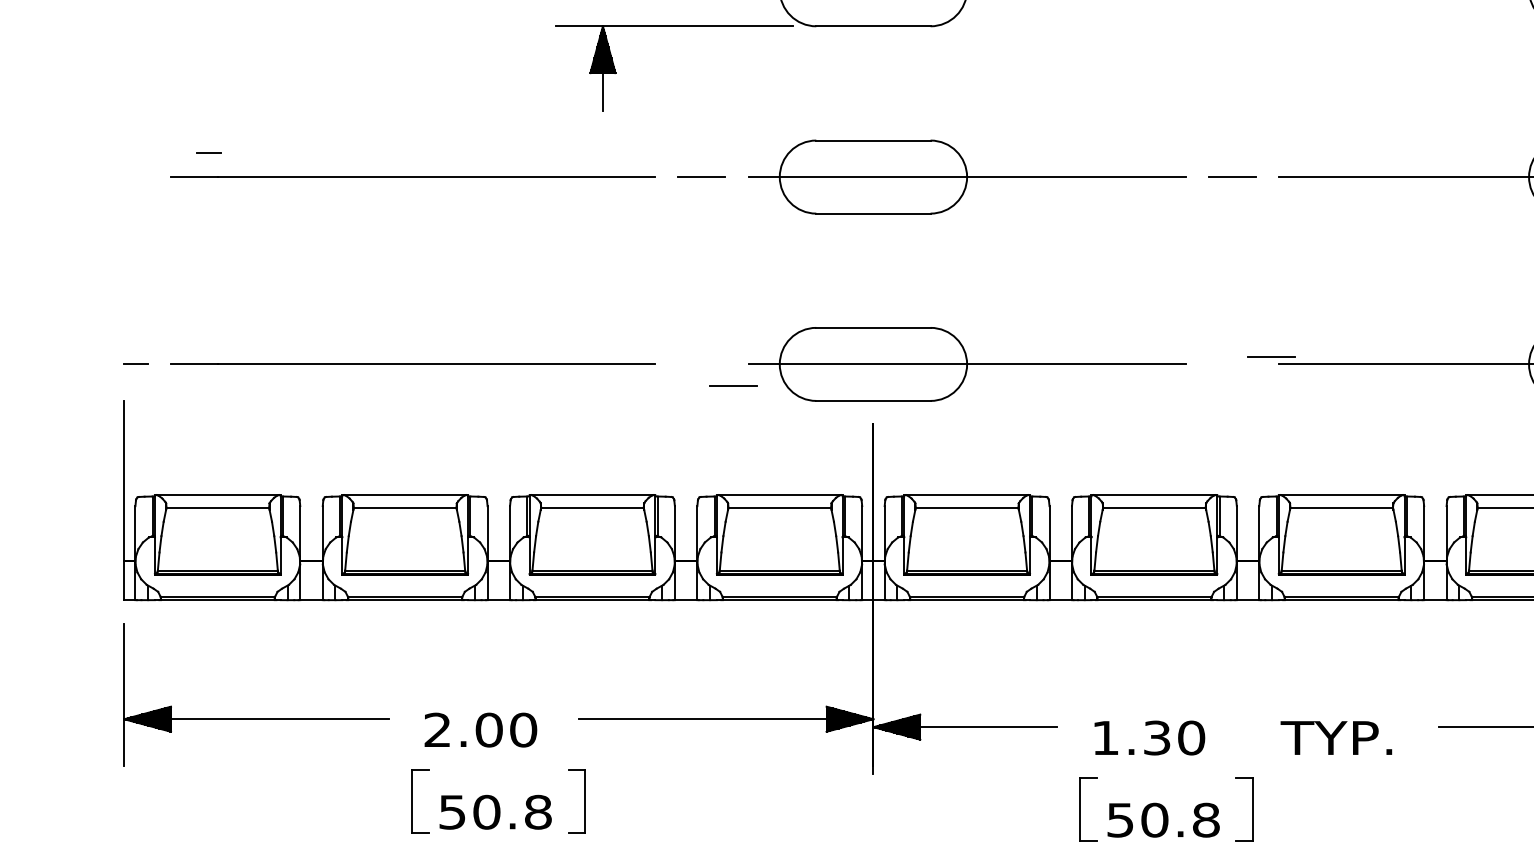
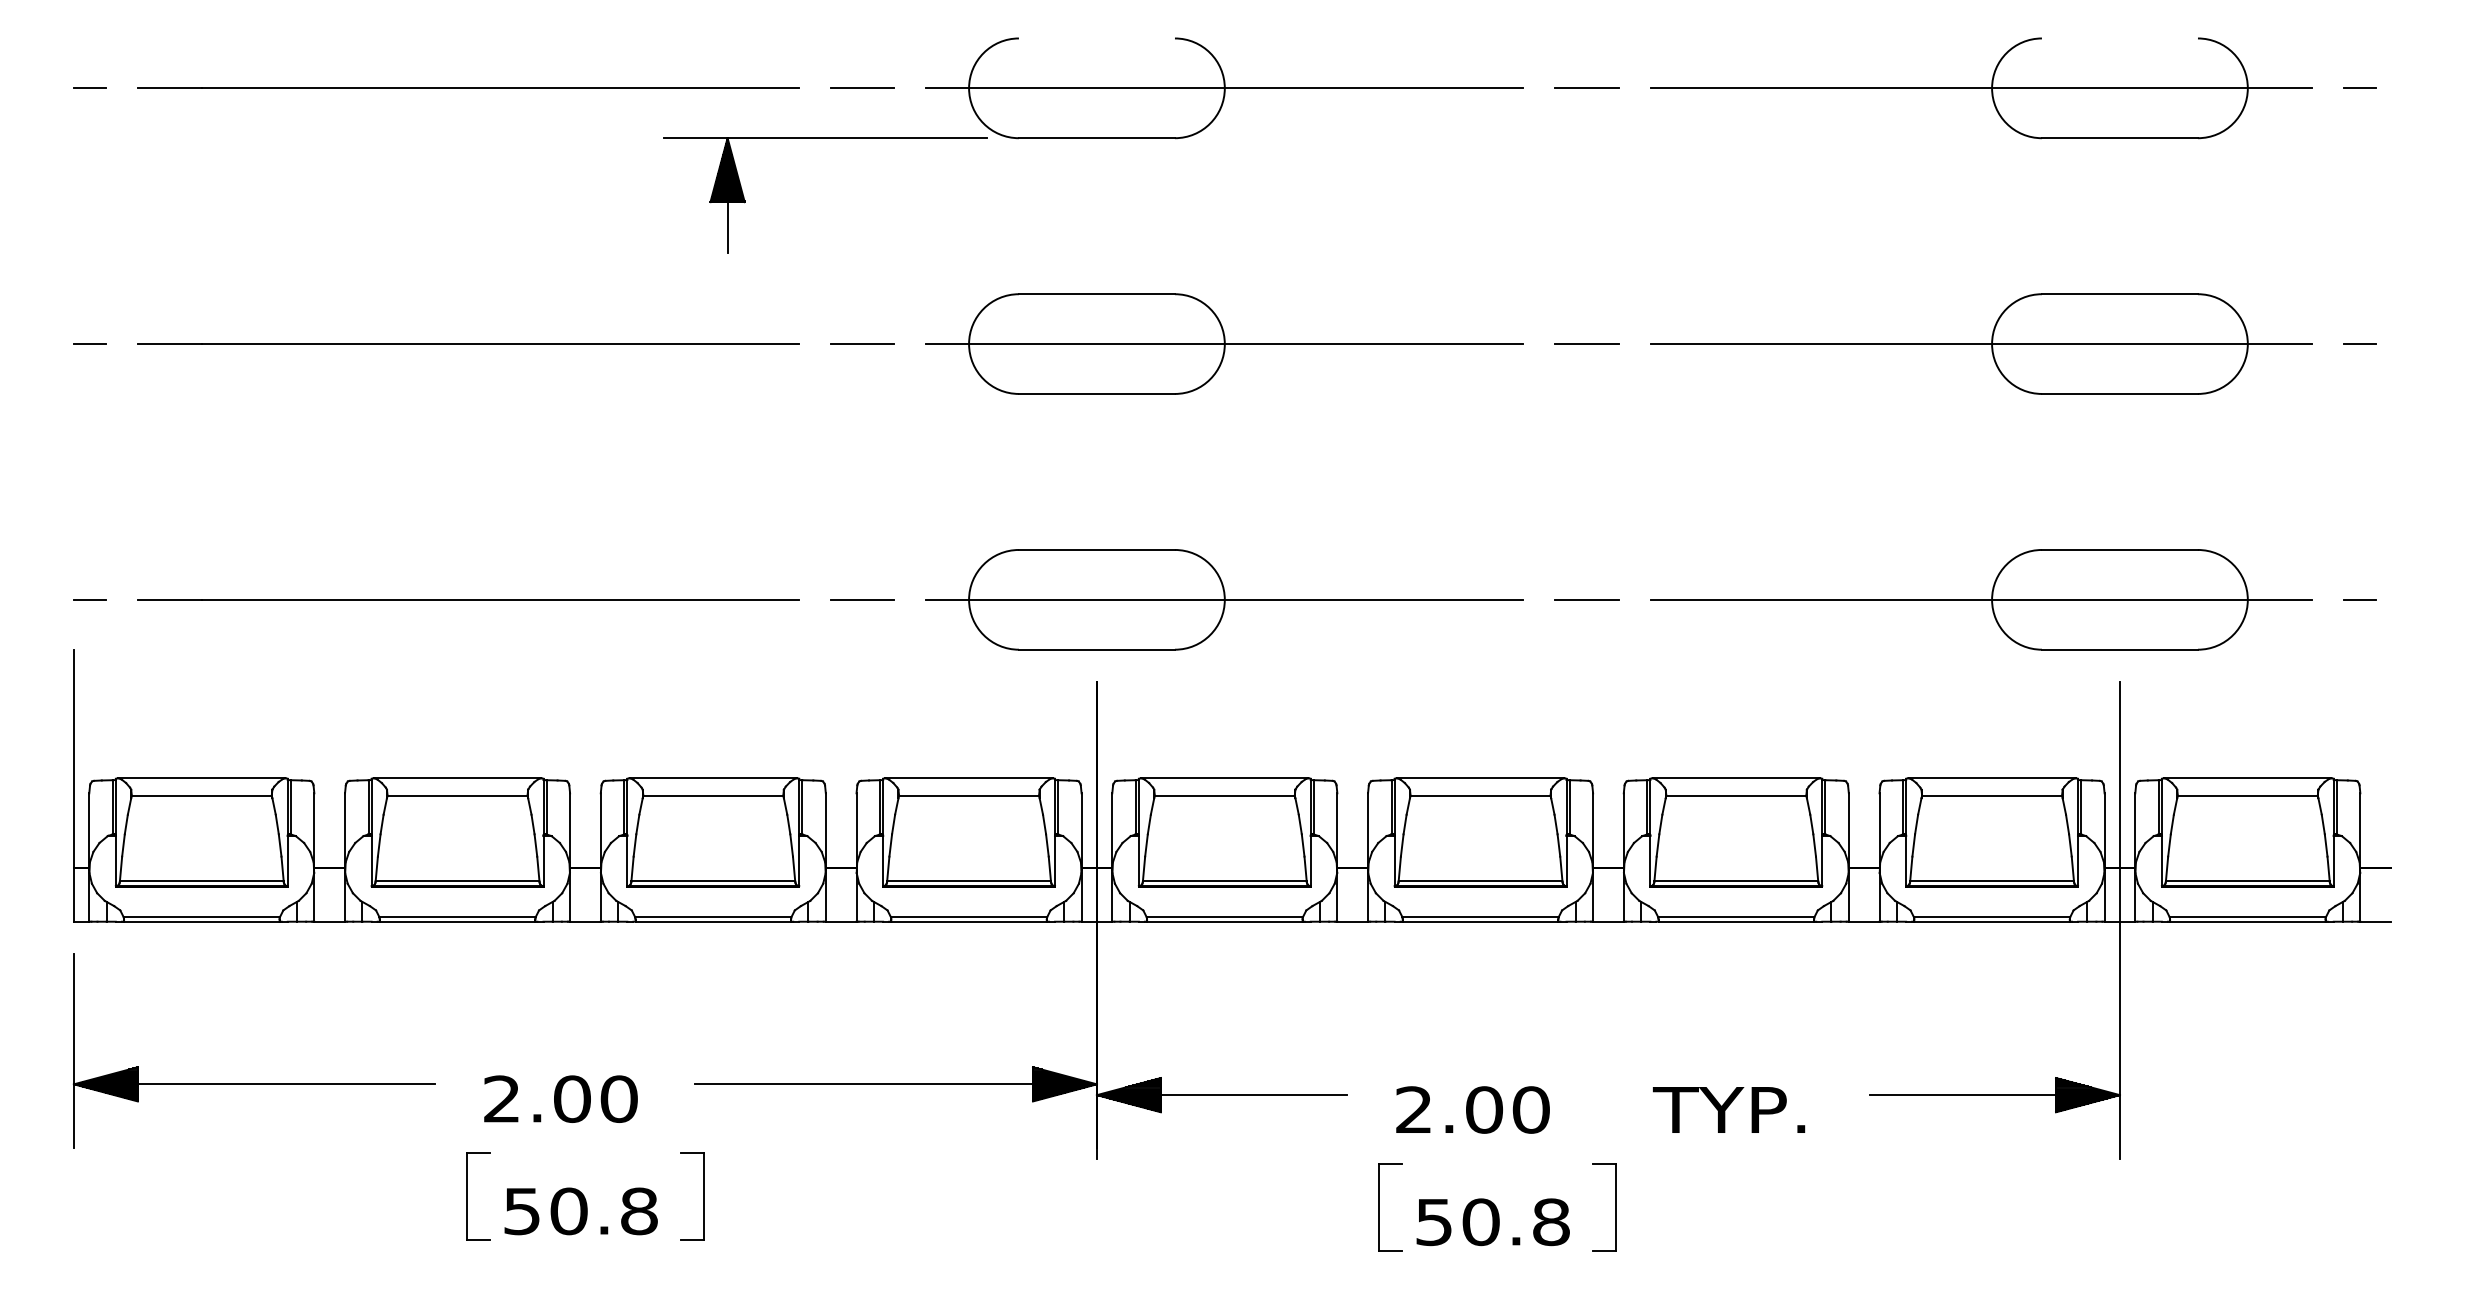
line: (208, 152) -> (89, 343), moved
line: (1270, 356) -> (1586, 599), moved
line: (733, 385) -> (862, 599), moved
text: (1131, 737) -> (1449, 1109), 1.30 -> 2.00

